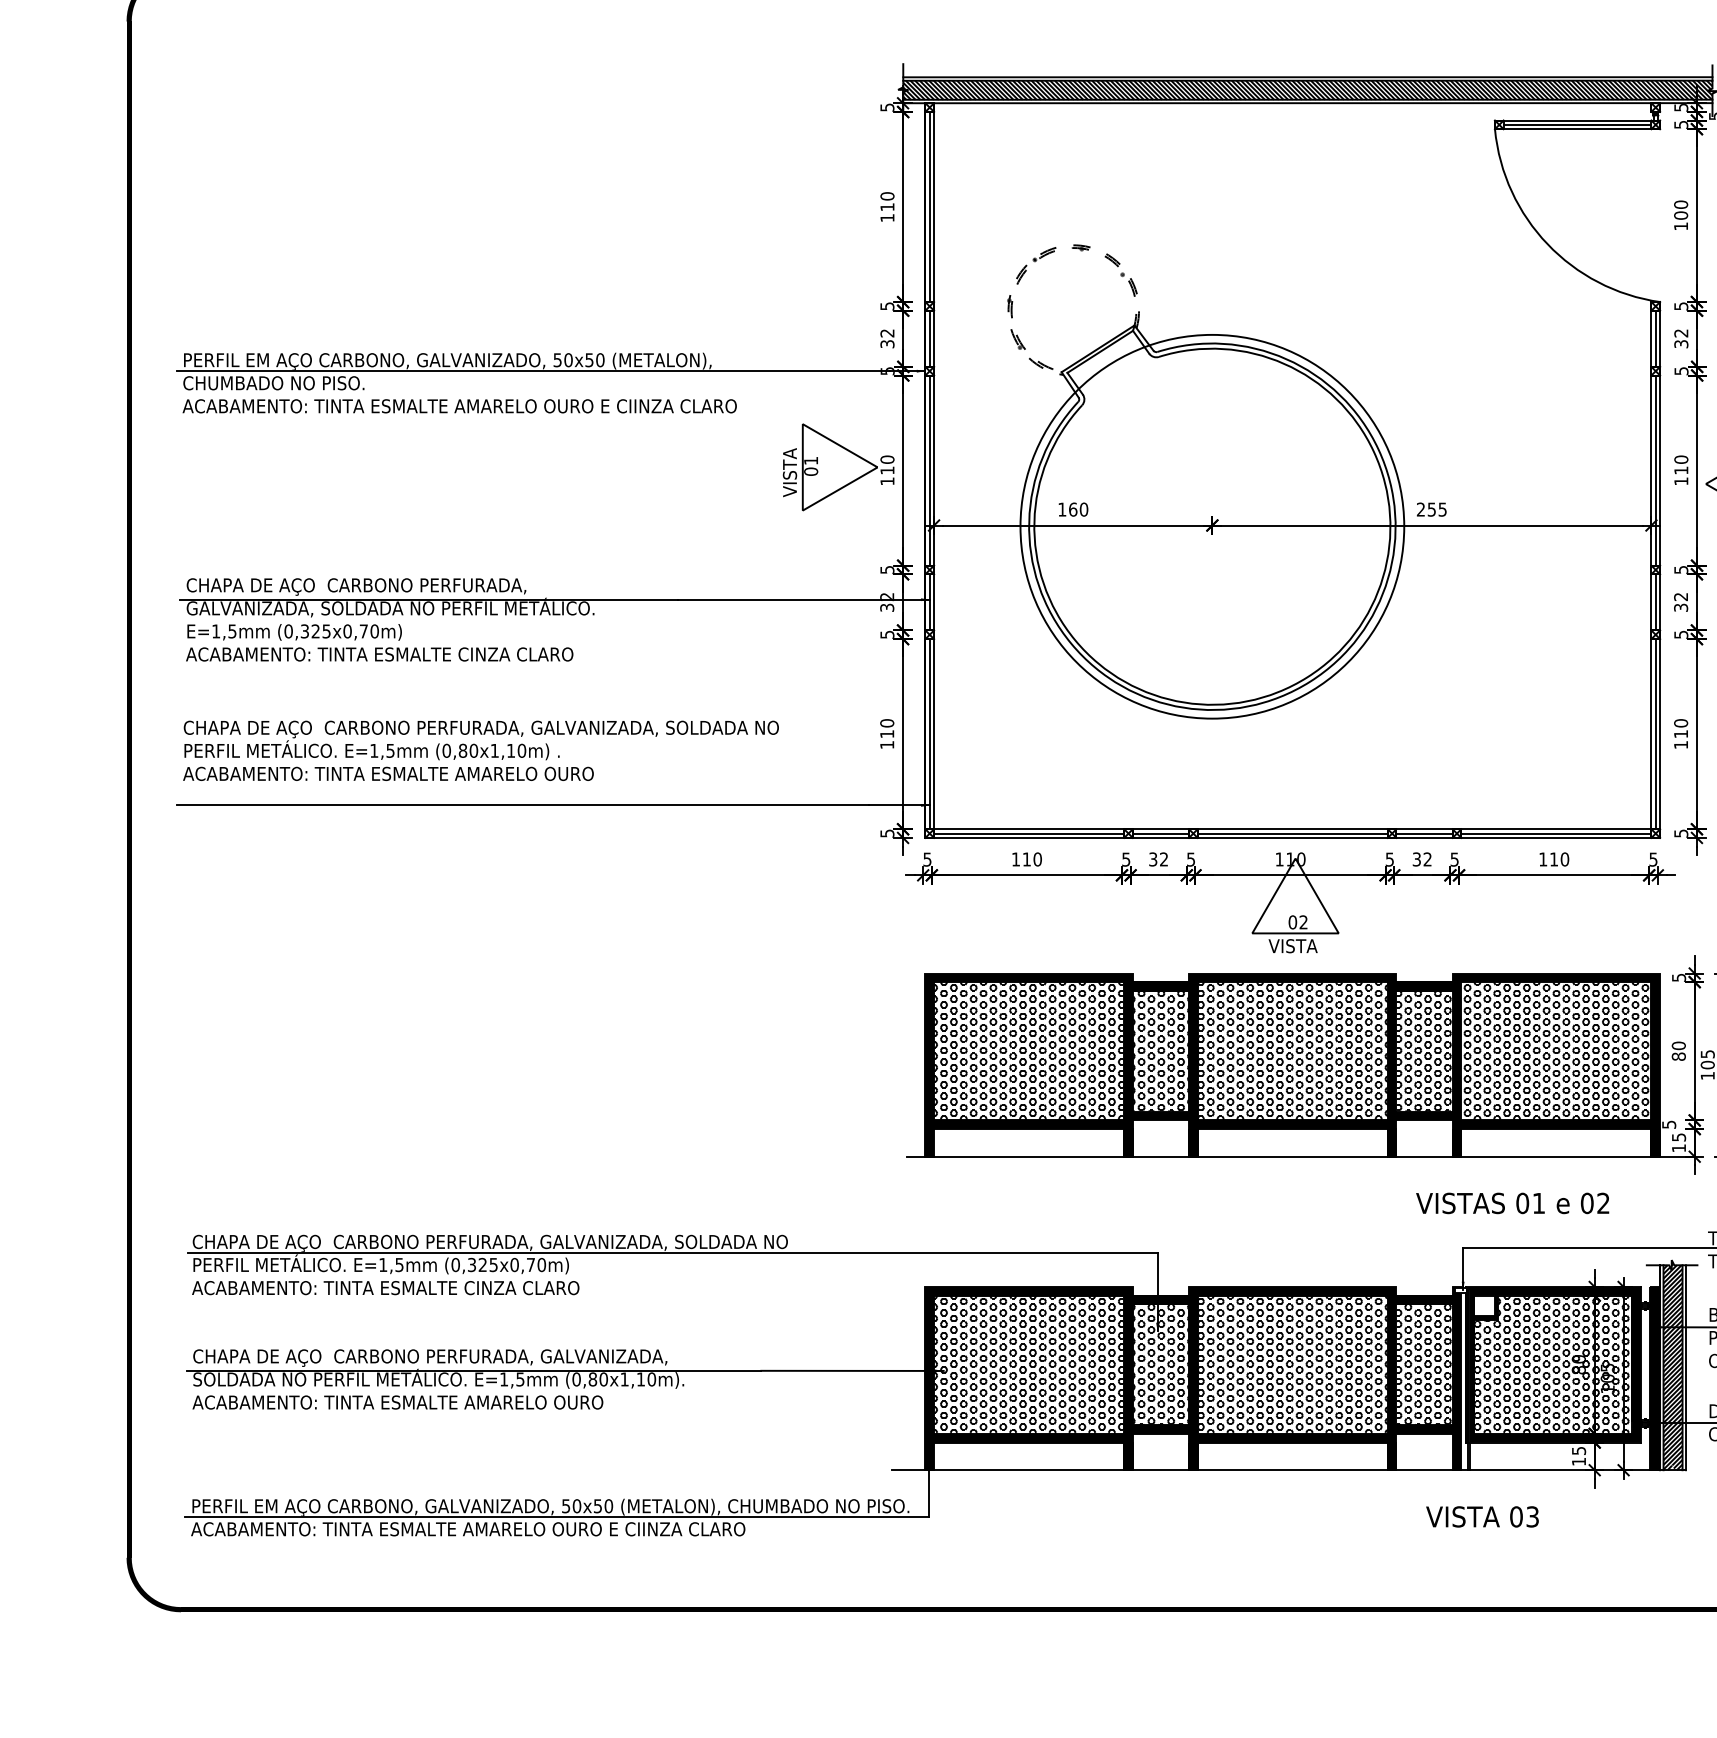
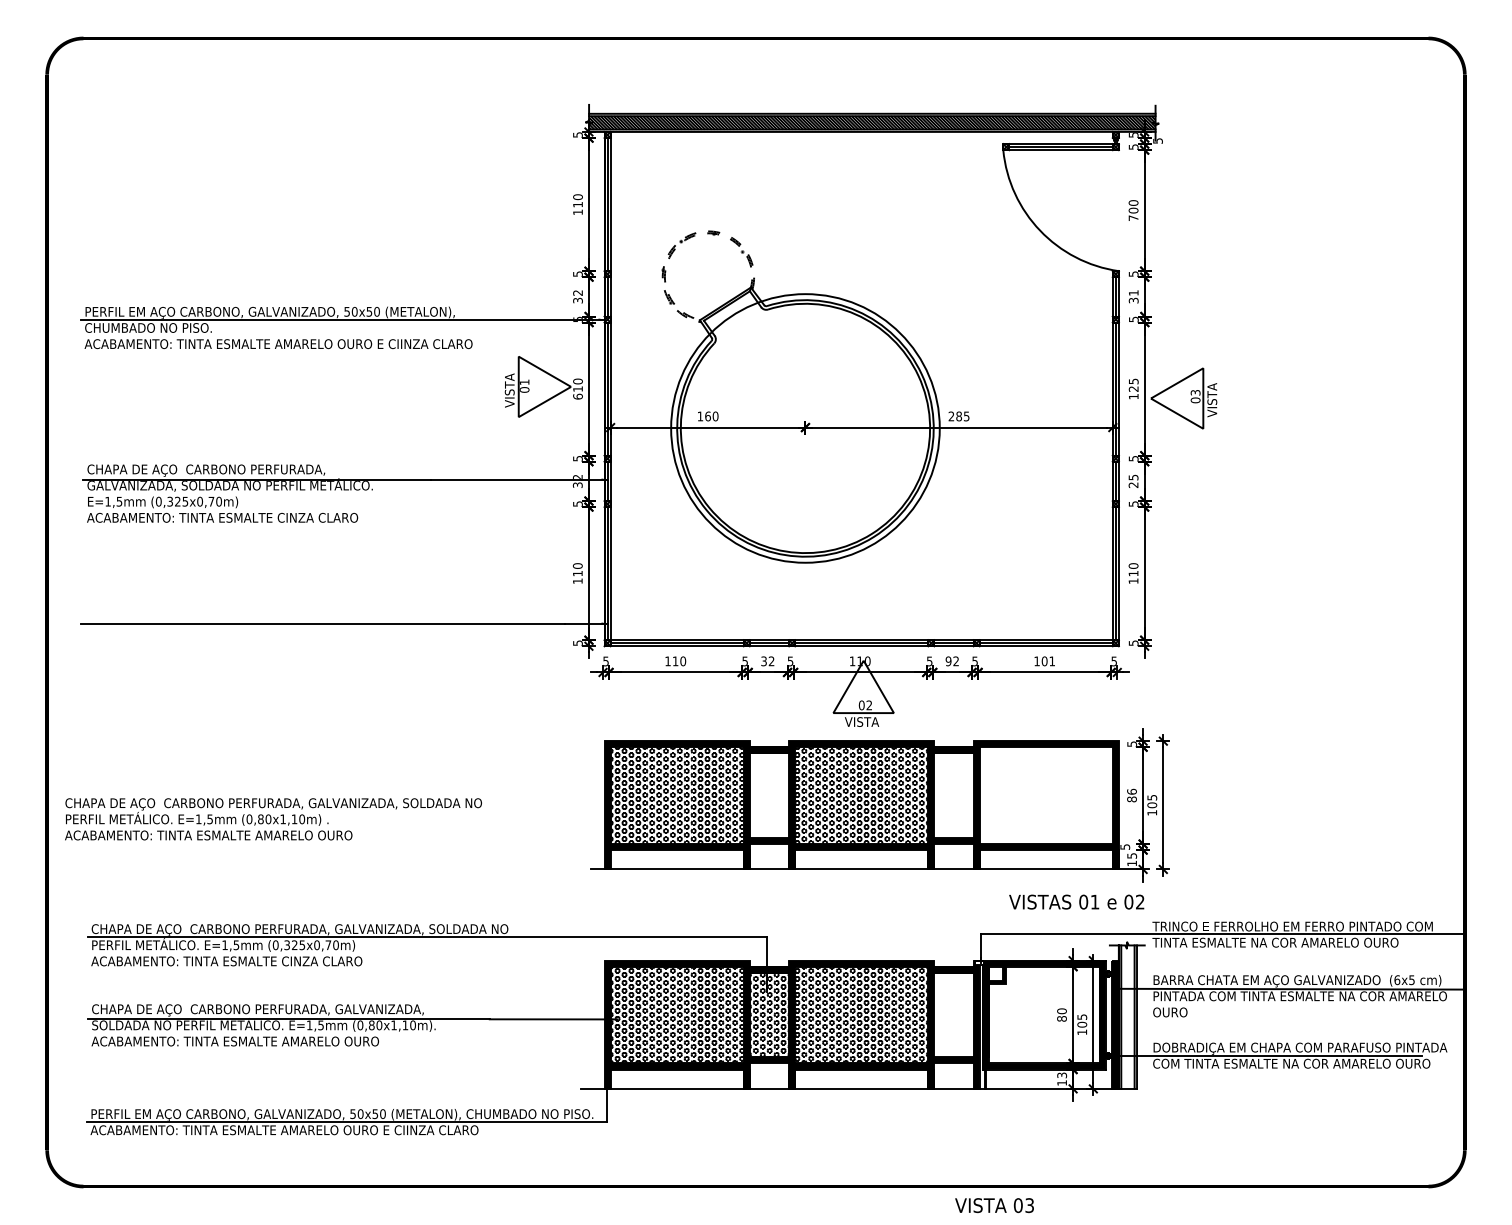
text: (1680, 225) -> (1133, 217), 100 -> 700
text: (1680, 332) -> (1133, 292), 32 -> 31
text: (1680, 463) -> (1133, 384), 110 -> 125
text: (886, 481) -> (577, 396), 110 -> 610
text: (1432, 509) -> (959, 416), 255 -> 285
text: (1680, 601) -> (1133, 480), 32 -> 25
text: (481, 751) -> (273, 819), moved
text: (1416, 859) -> (948, 661), 32 -> 92
text: (1559, 859) -> (1048, 661), 110 -> 101
text: (1678, 1045) -> (1131, 791), 80 -> 86
hatch: (1160, 1051) -> (769, 795), removed
hatch: (1423, 1051) -> (953, 795), removed
hatch: (1555, 1051) -> (1045, 795), removed
text: (1512, 1202) -> (1076, 901), moved
hatch: (1423, 1363) -> (953, 1014), removed
hatch: (1552, 1363) -> (1043, 1014), removed
hatch: (1672, 1365) -> (1127, 1015), removed
text: (1578, 1449) -> (1061, 1074), 15 -> 13
text: (1482, 1516) -> (994, 1205), moved

